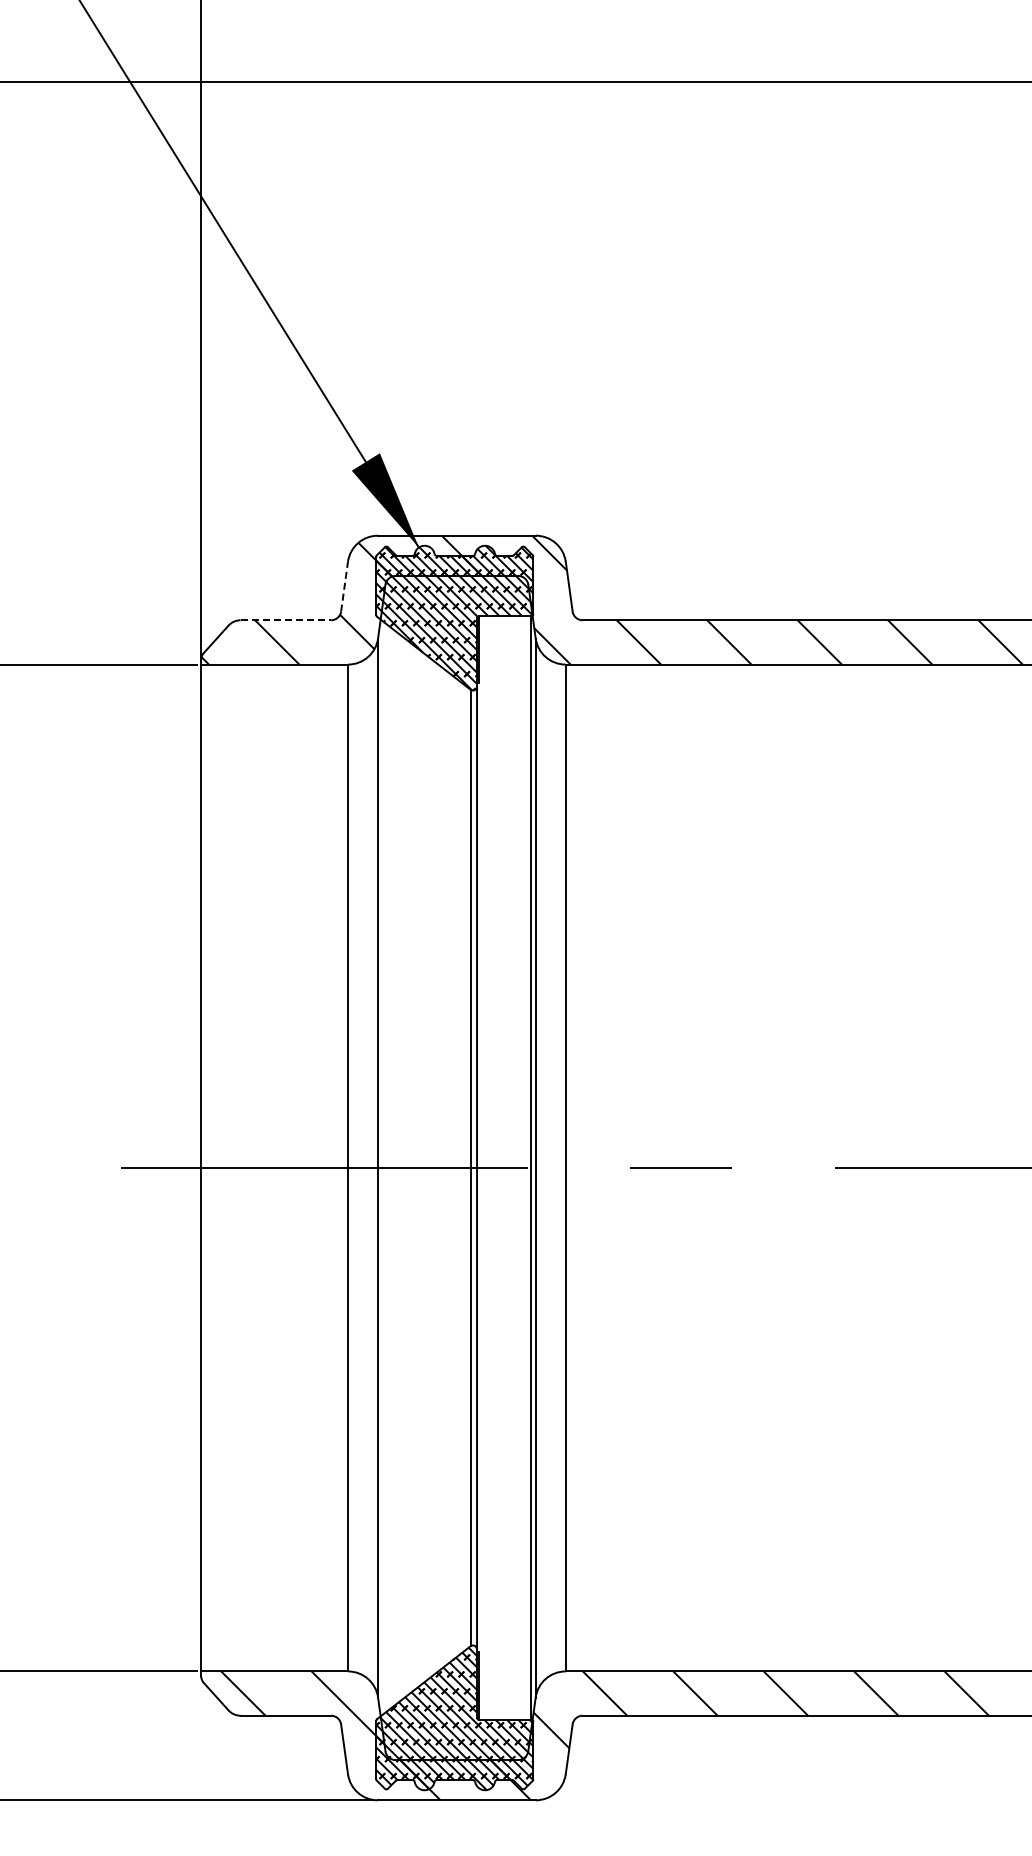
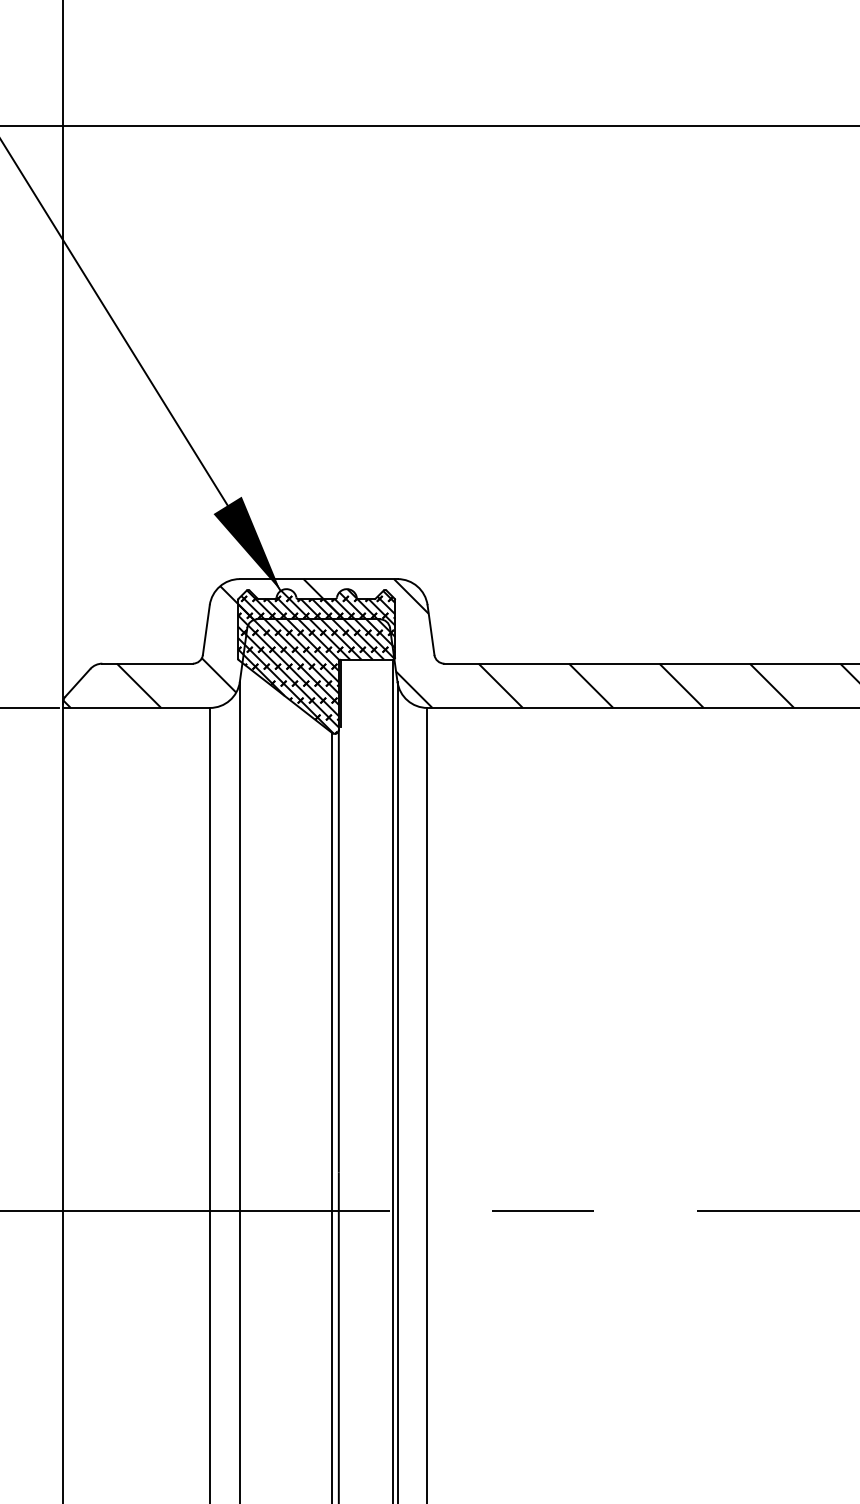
line: (344, 586) -> (206, 629), dashed -> solid
line: (286, 620) -> (148, 663), dashed -> solid

